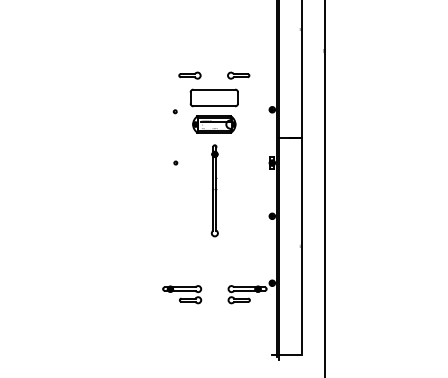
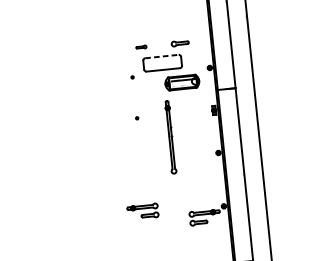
part: (189, 75) -> (141, 47), size x0.6
line: (214, 89) -> (162, 56), solid -> dashed
part: (214, 124) -> (182, 82), moved
part: (182, 294) -> (143, 211), moved

